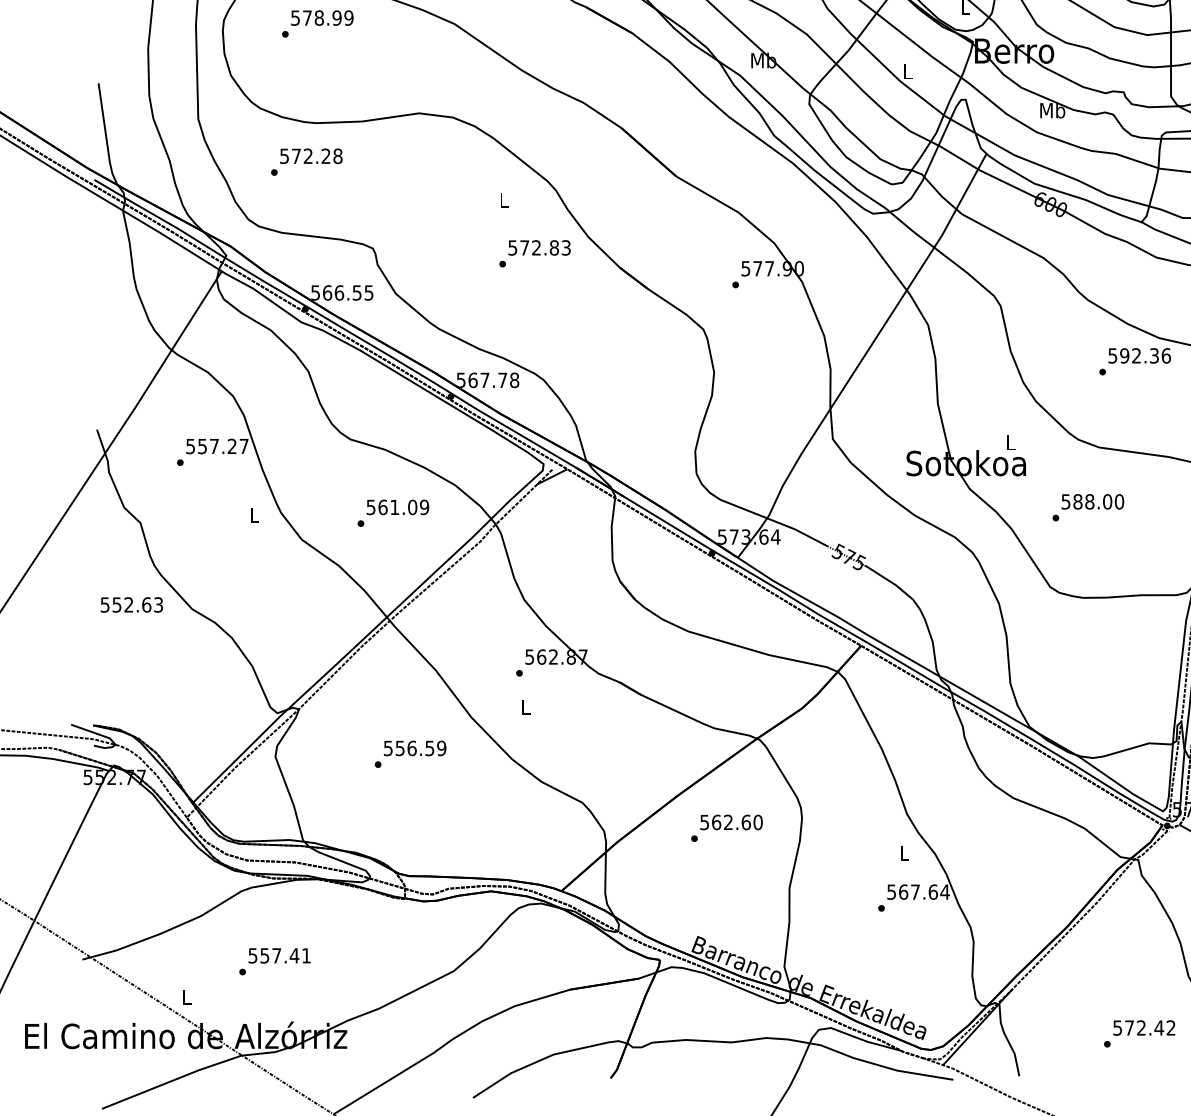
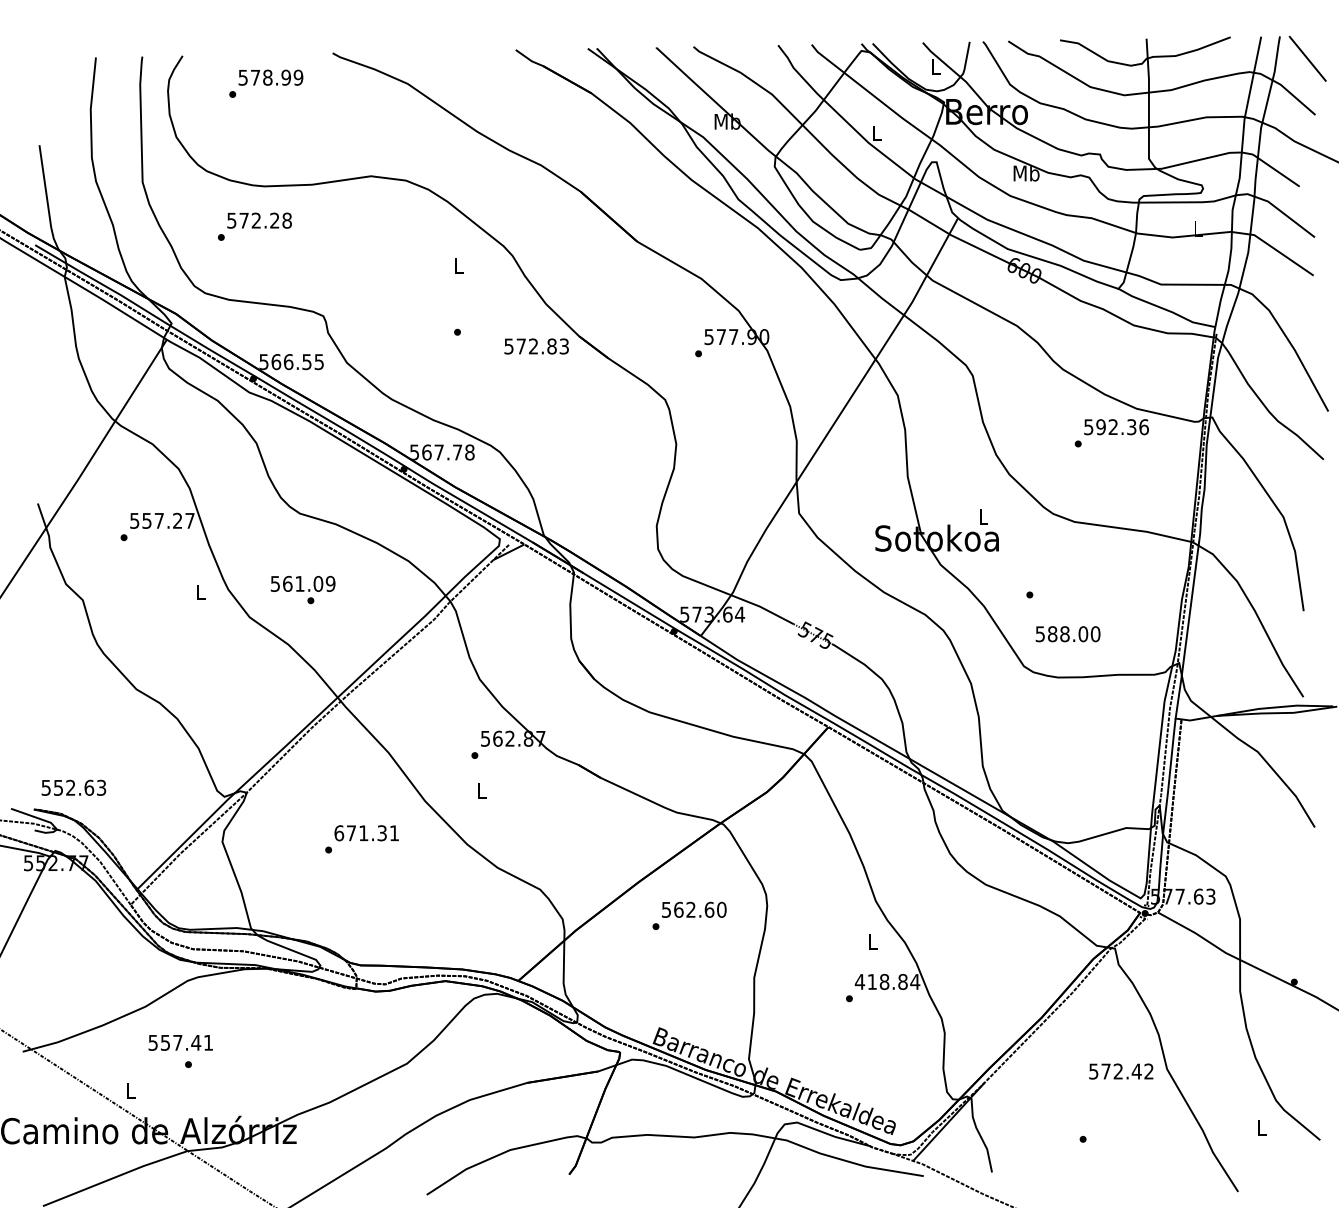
text: (539, 247) -> (536, 346), moved
text: (1092, 502) -> (1067, 634), moved
text: (397, 506) -> (302, 583), moved
text: (131, 604) -> (73, 787), moved
text: (414, 748) -> (366, 833), 556.59 -> 671.31
text: (911, 891) -> (880, 981), 567.64 -> 418.84
text: (279, 955) -> (180, 1042), moved
text: (1144, 1027) -> (1121, 1071), moved

